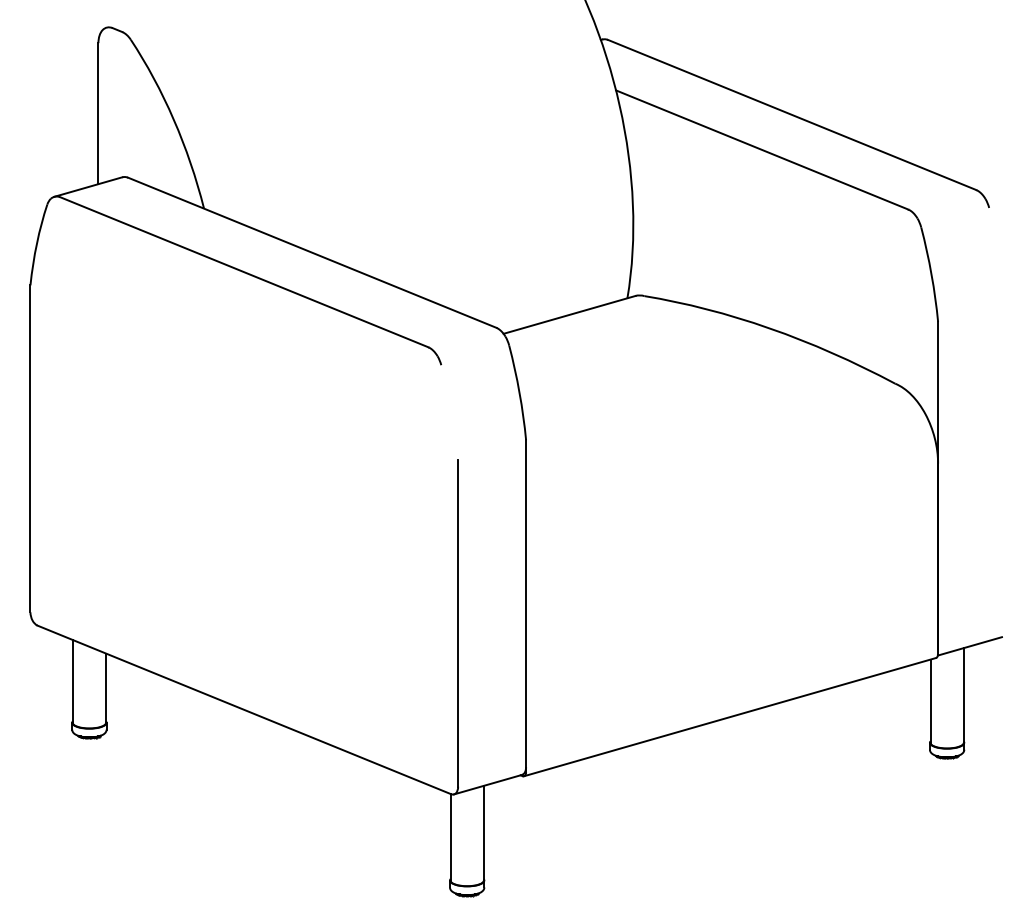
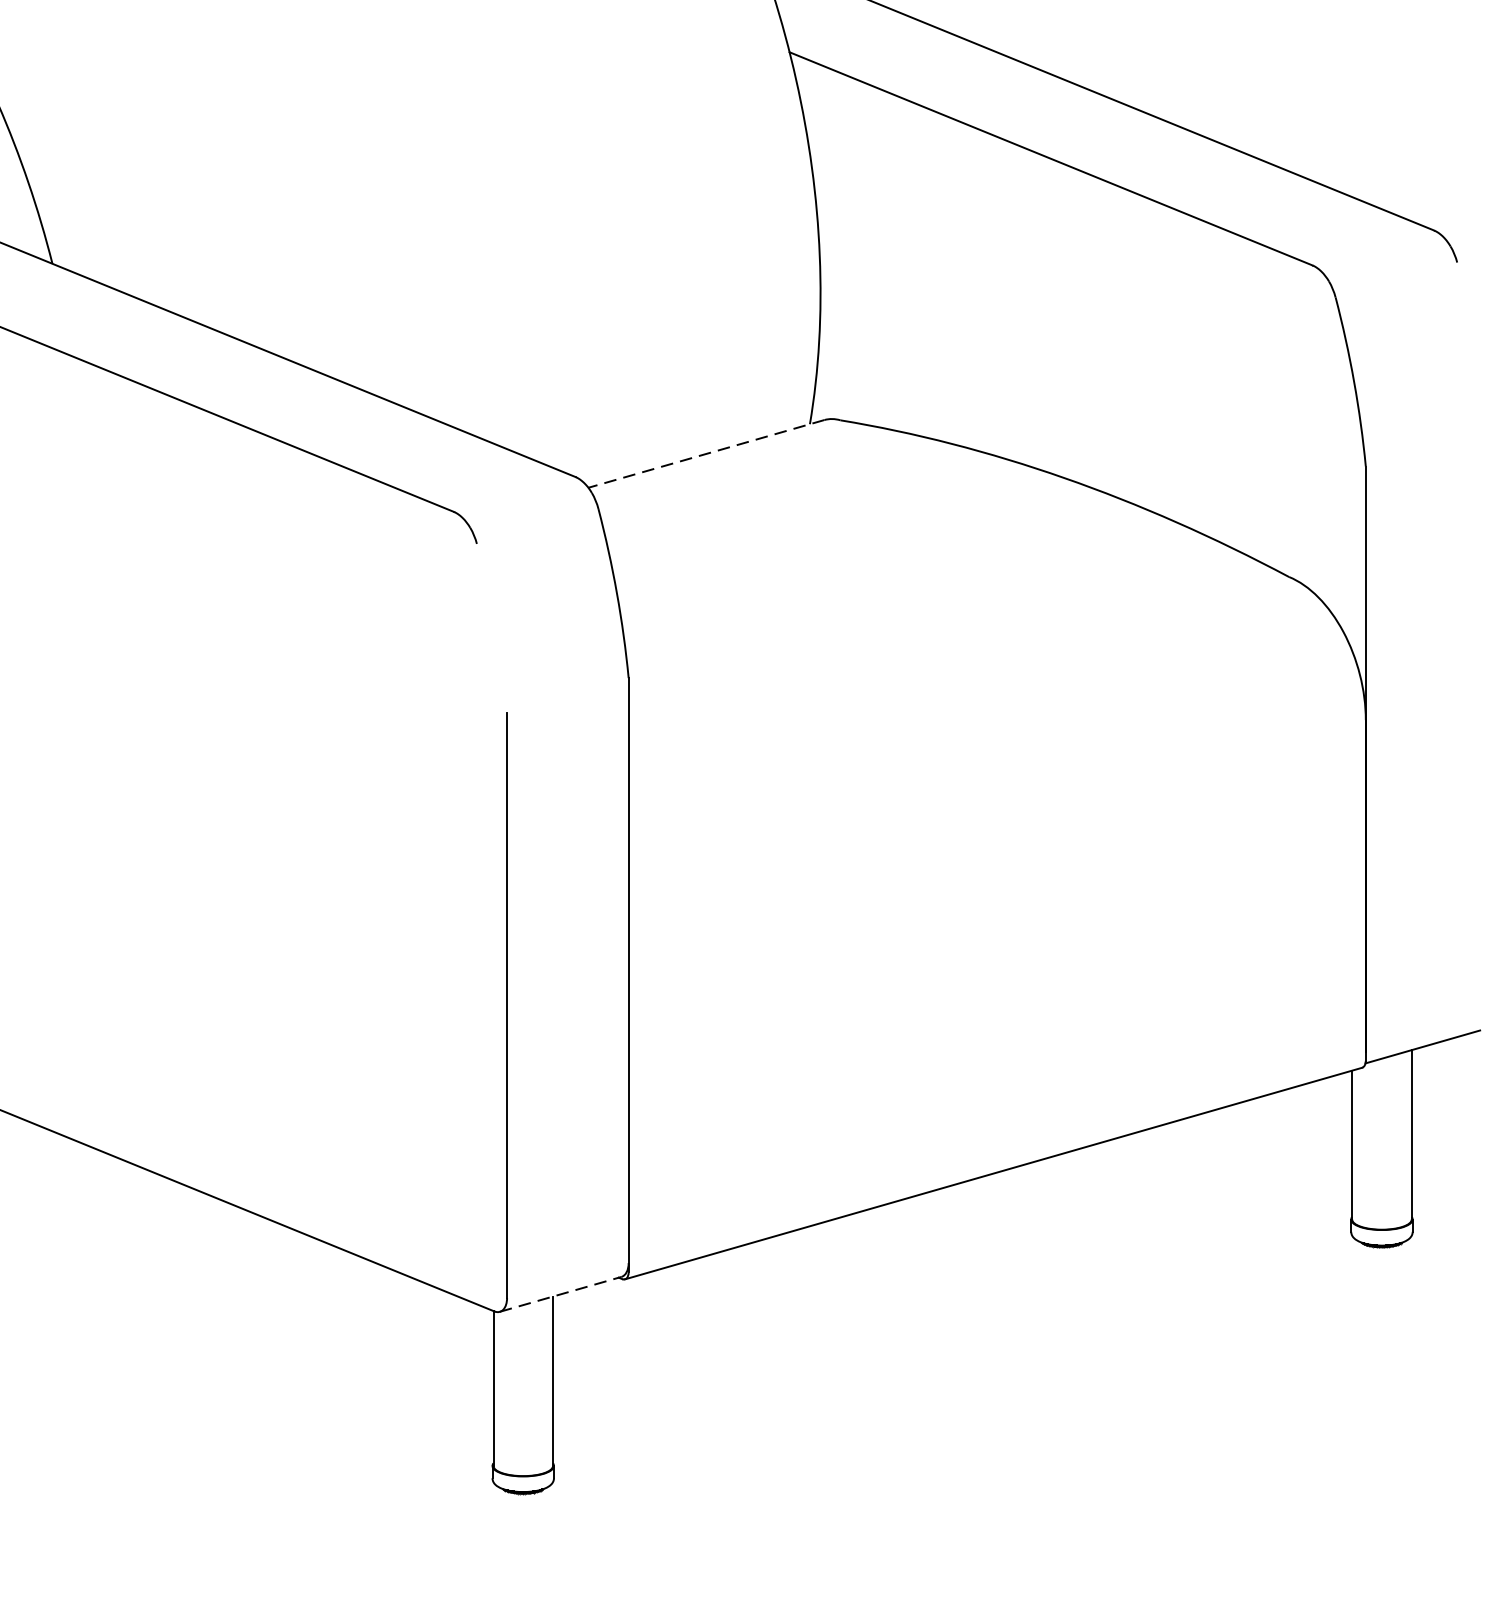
line: (569, 314) -> (706, 453), solid -> dashed
line: (488, 784) -> (561, 1294), solid -> dashed

